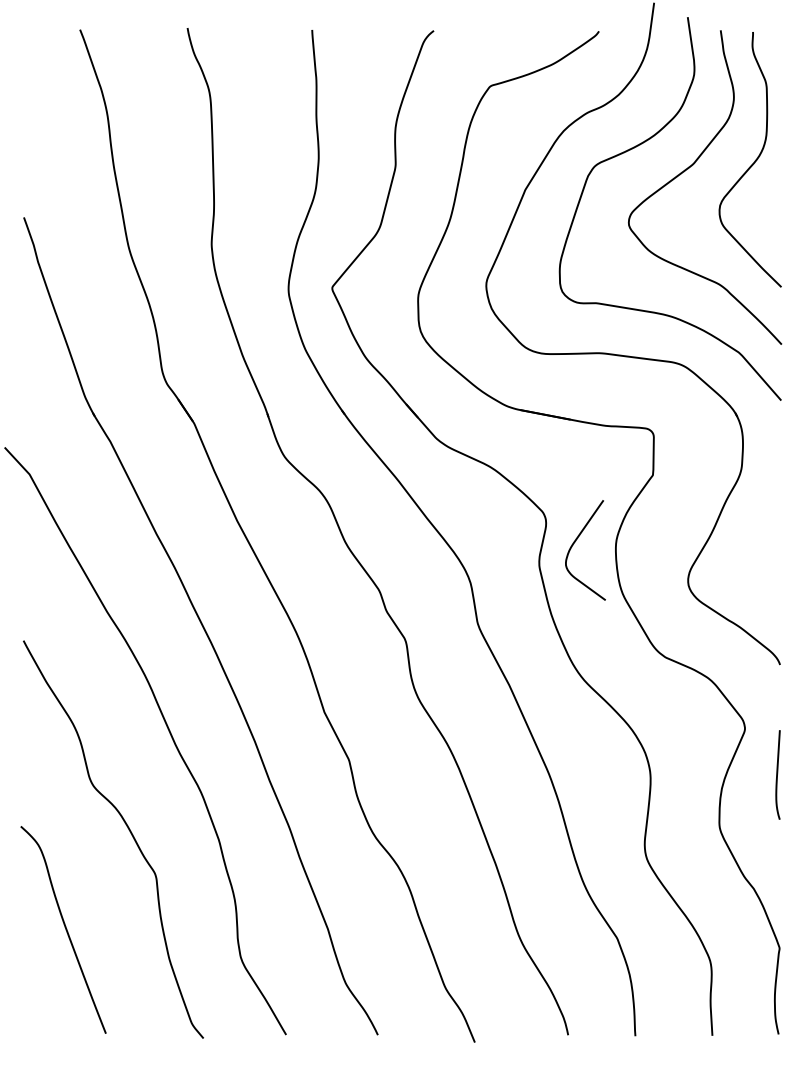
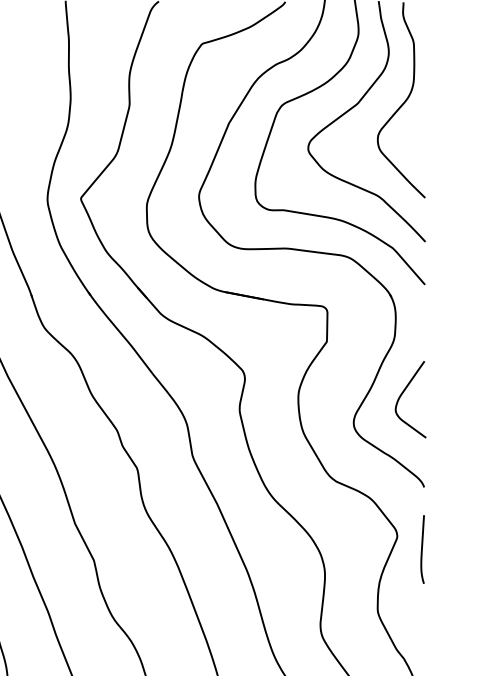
curve: (576, 541) -> (403, 392), moved
curve: (777, 774) -> (422, 549), moved

